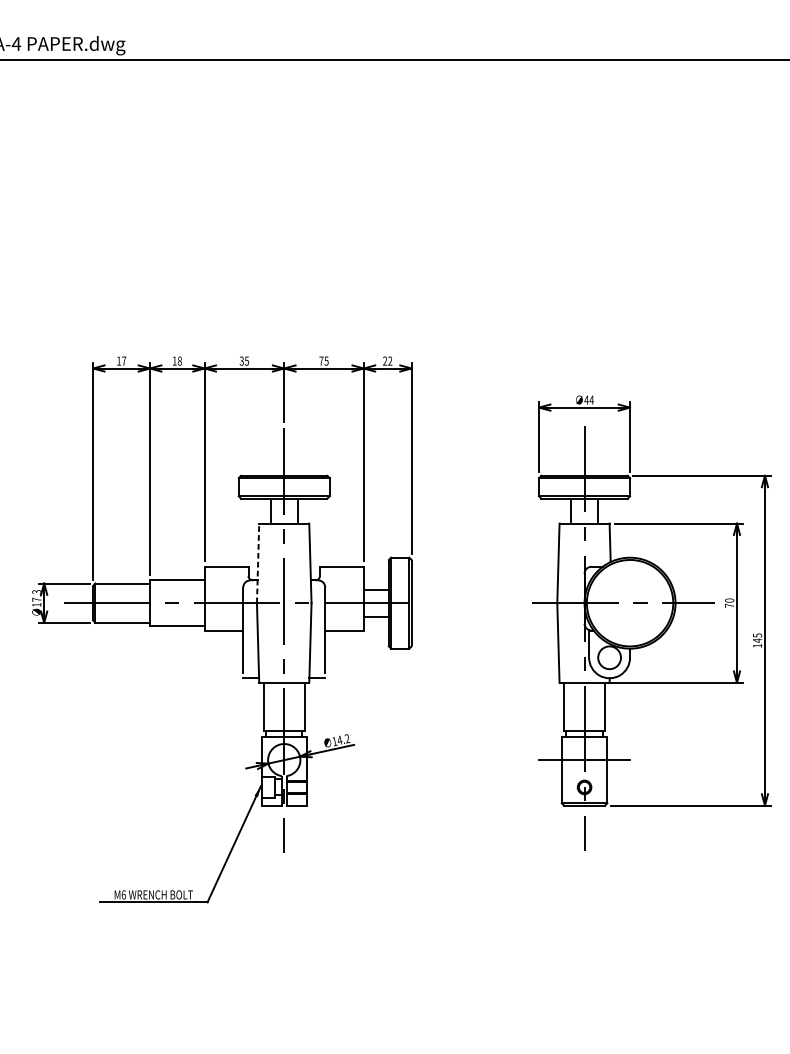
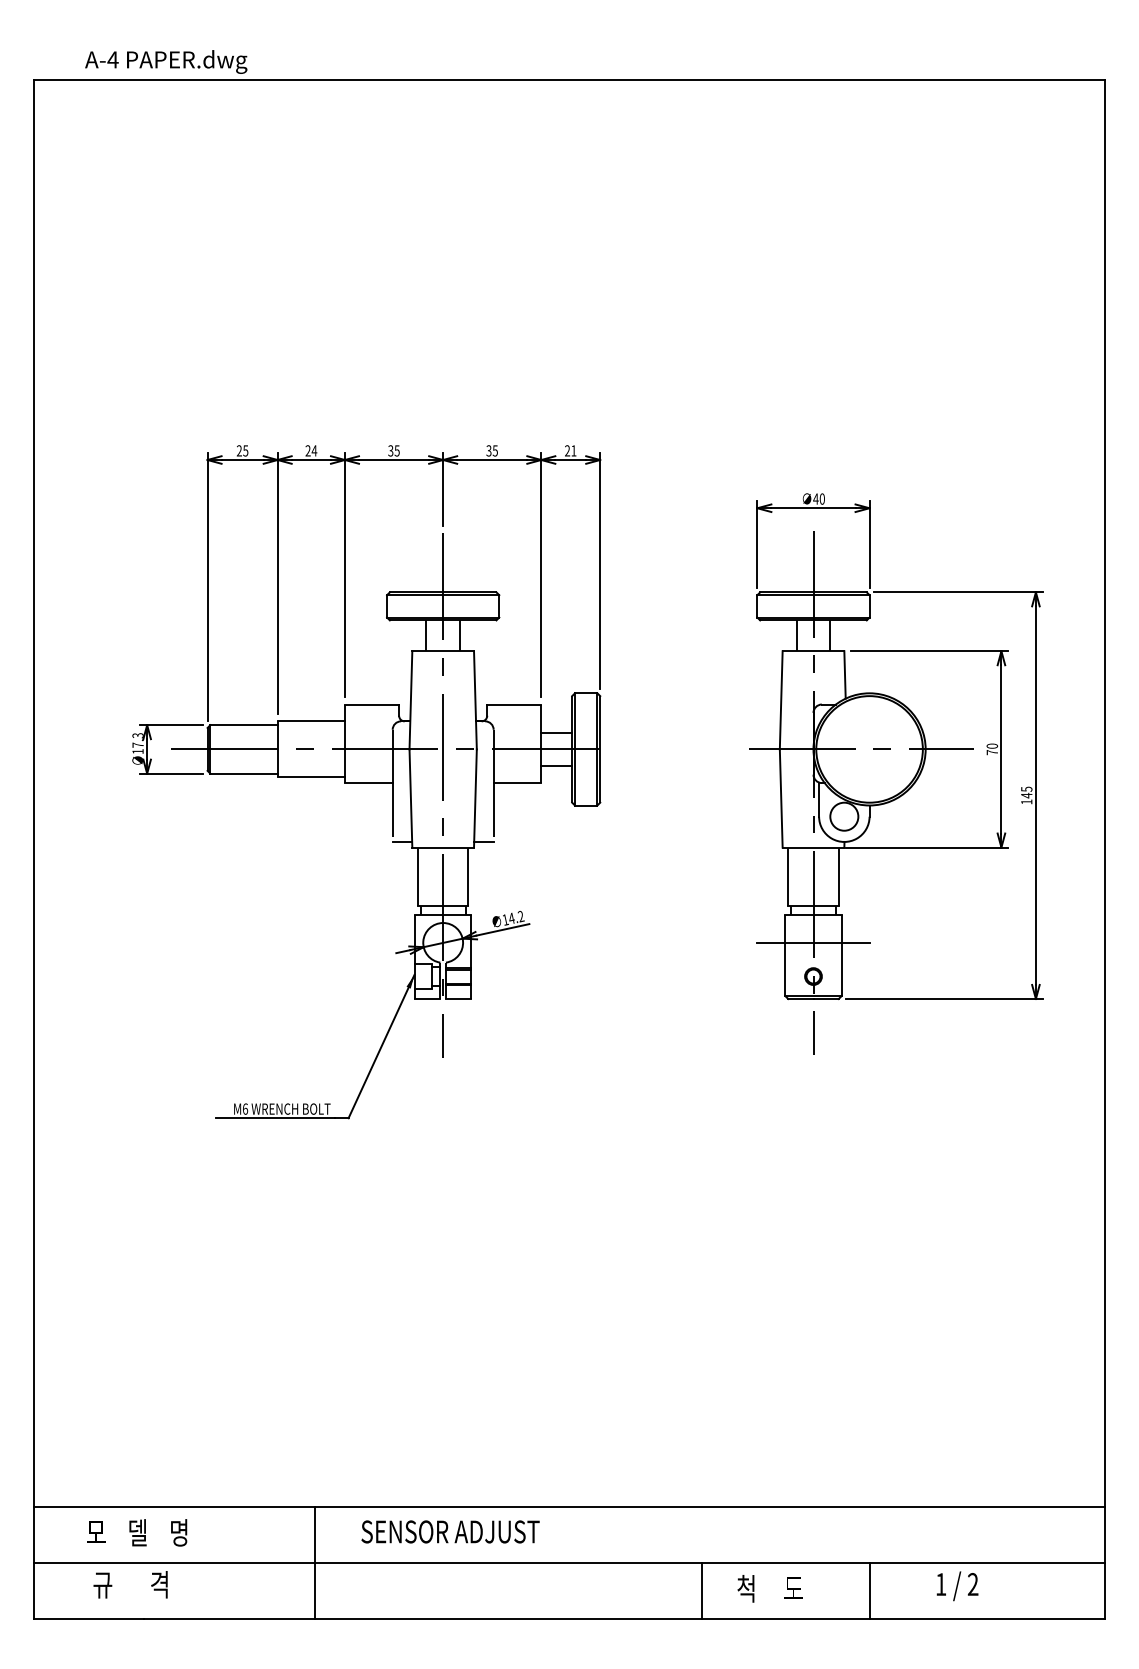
text: (121, 360) -> (242, 450), 17 -> 25
text: (177, 360) -> (311, 450), 18 -> 24
text: (321, 360) -> (488, 450), 75 -> 35
text: (389, 360) -> (573, 450), 22 -> 21
text: (591, 399) -> (822, 498), 44 -> 40
line: (257, 562) -> (410, 699), dashed -> solid

